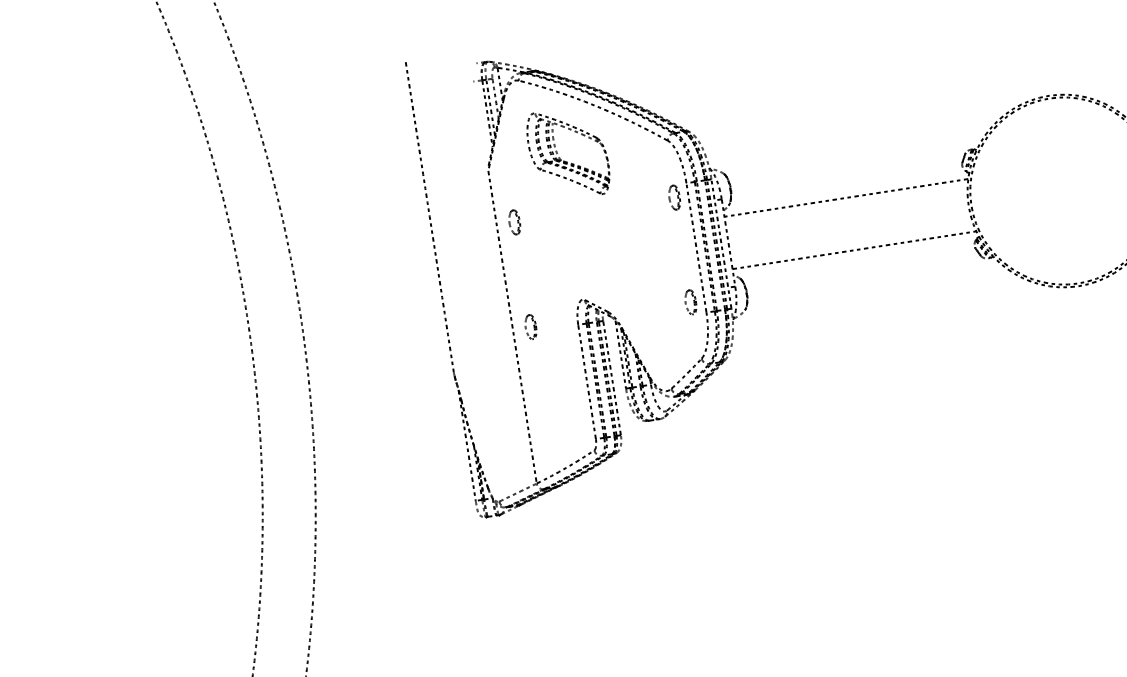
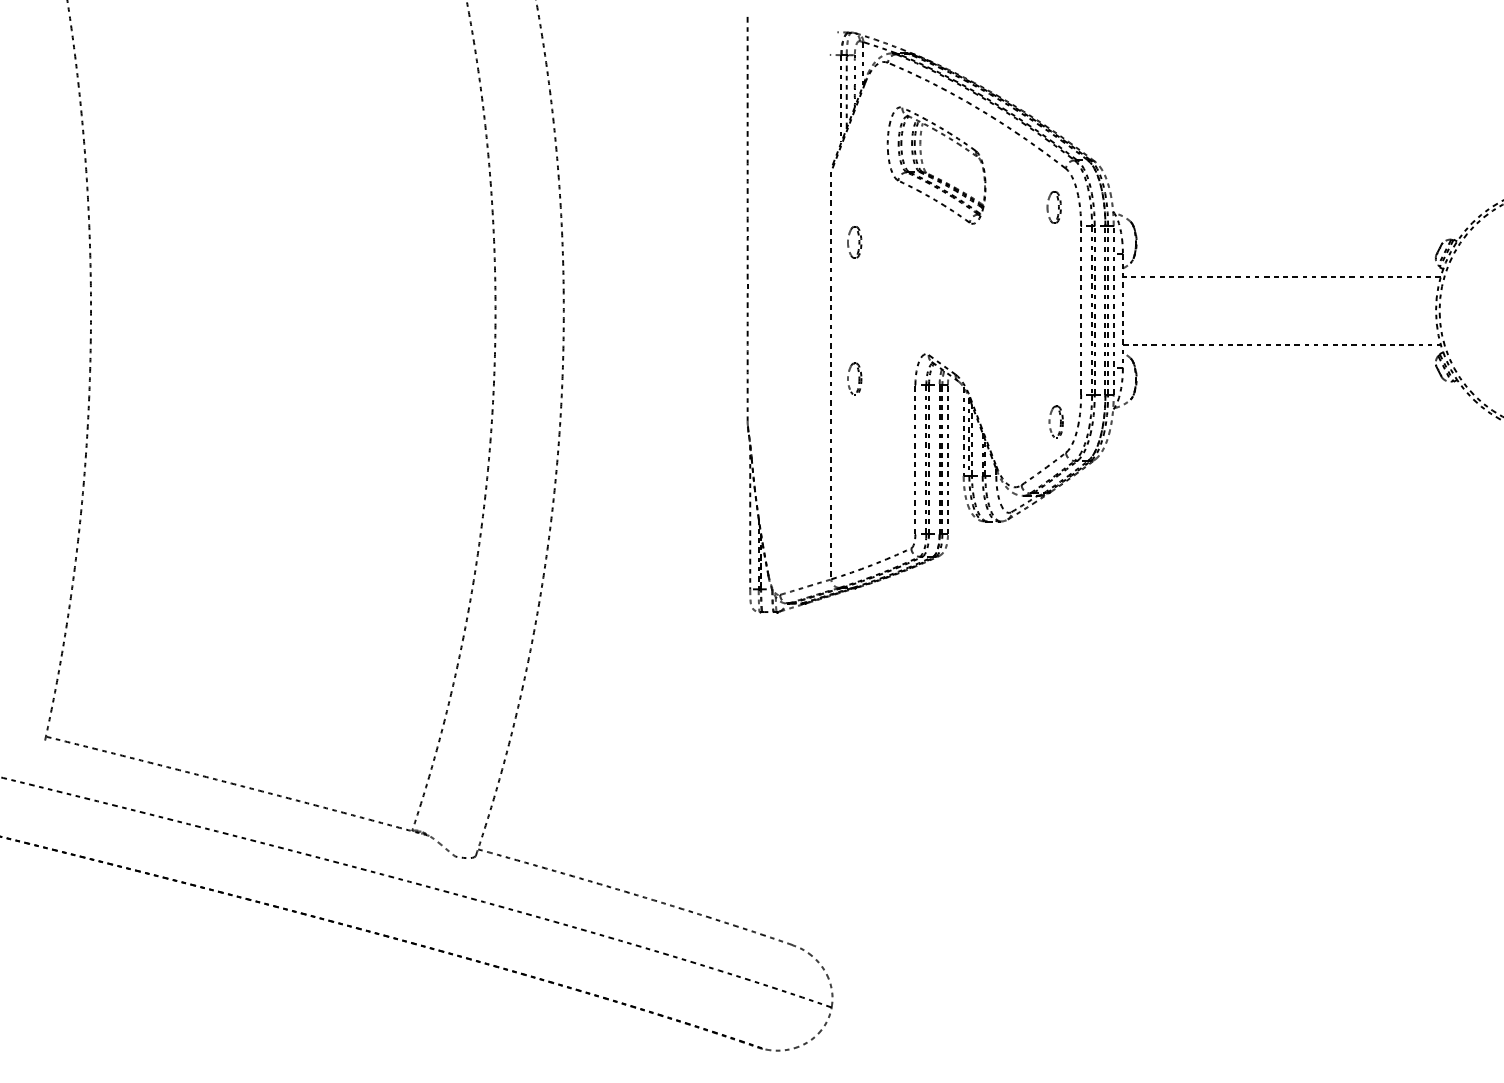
part: (674, 197) -> (1053, 207), moved
part: (690, 302) -> (1055, 421), moved

